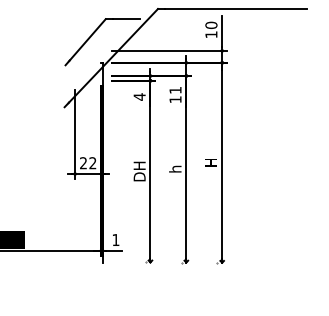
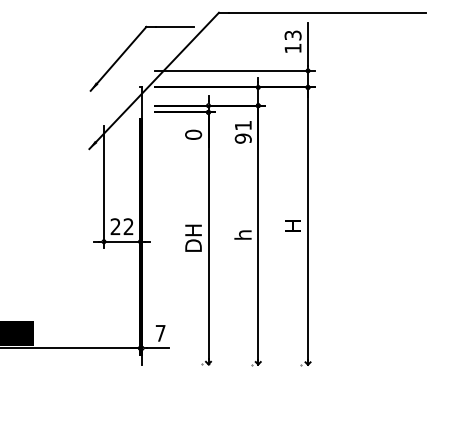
text: (210, 25) -> (292, 35), 10 -> 13
text: (139, 96) -> (193, 134), 4 -> 0
text: (174, 99) -> (242, 138), 11 -> 91
text: (115, 240) -> (160, 333), 1 -> 7

